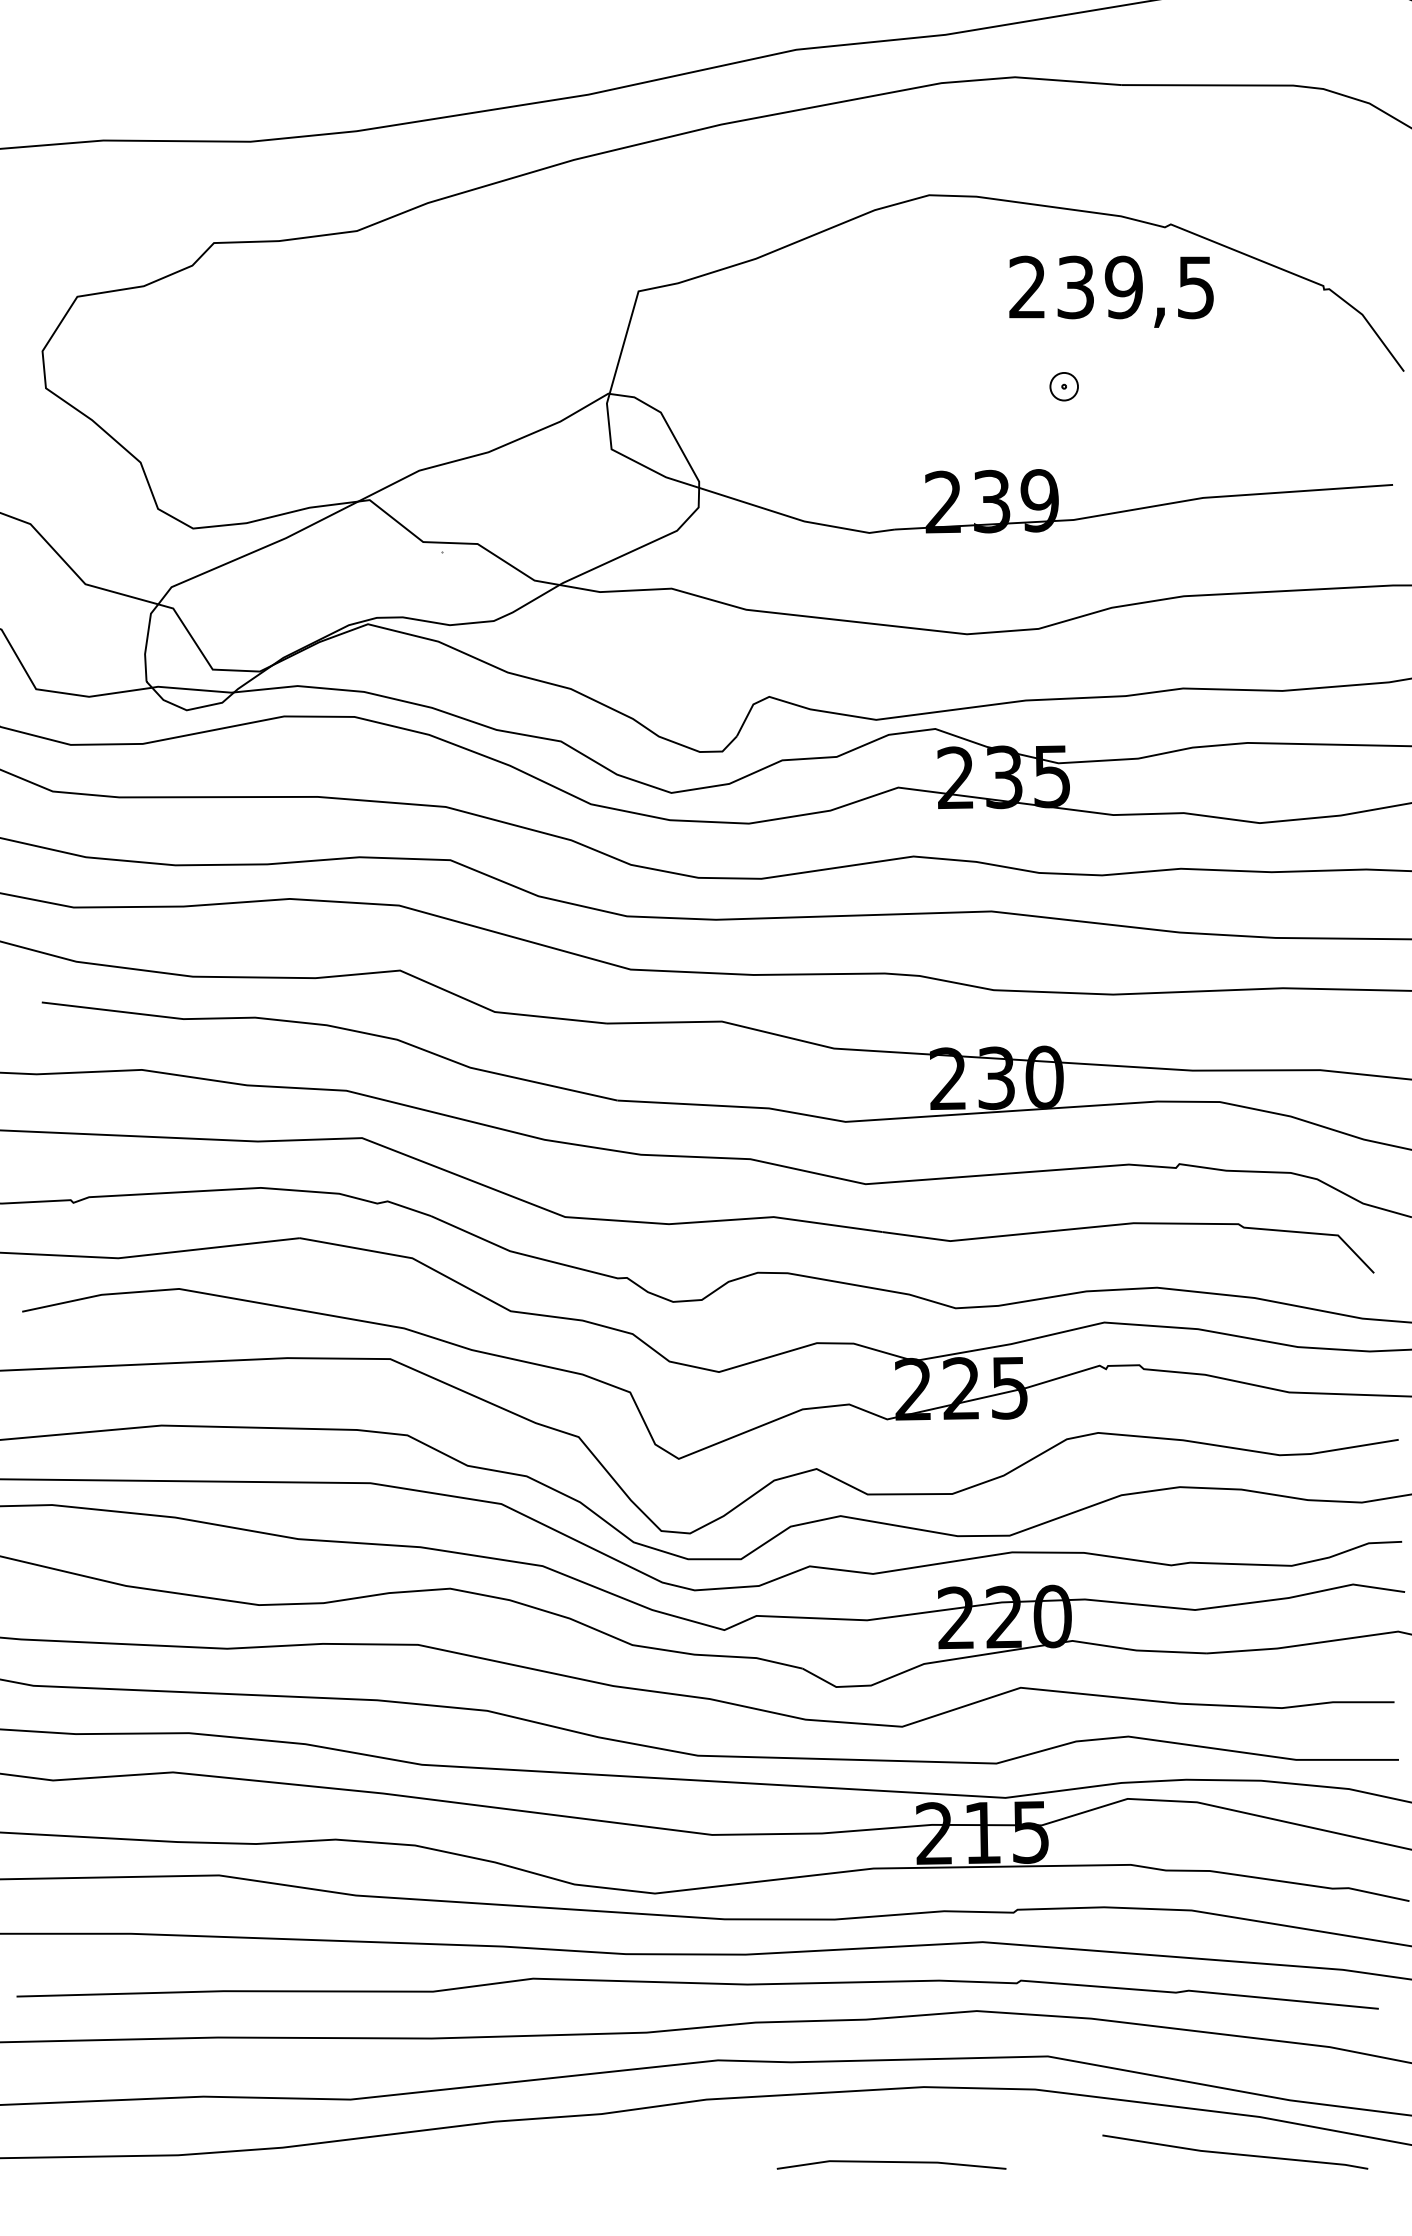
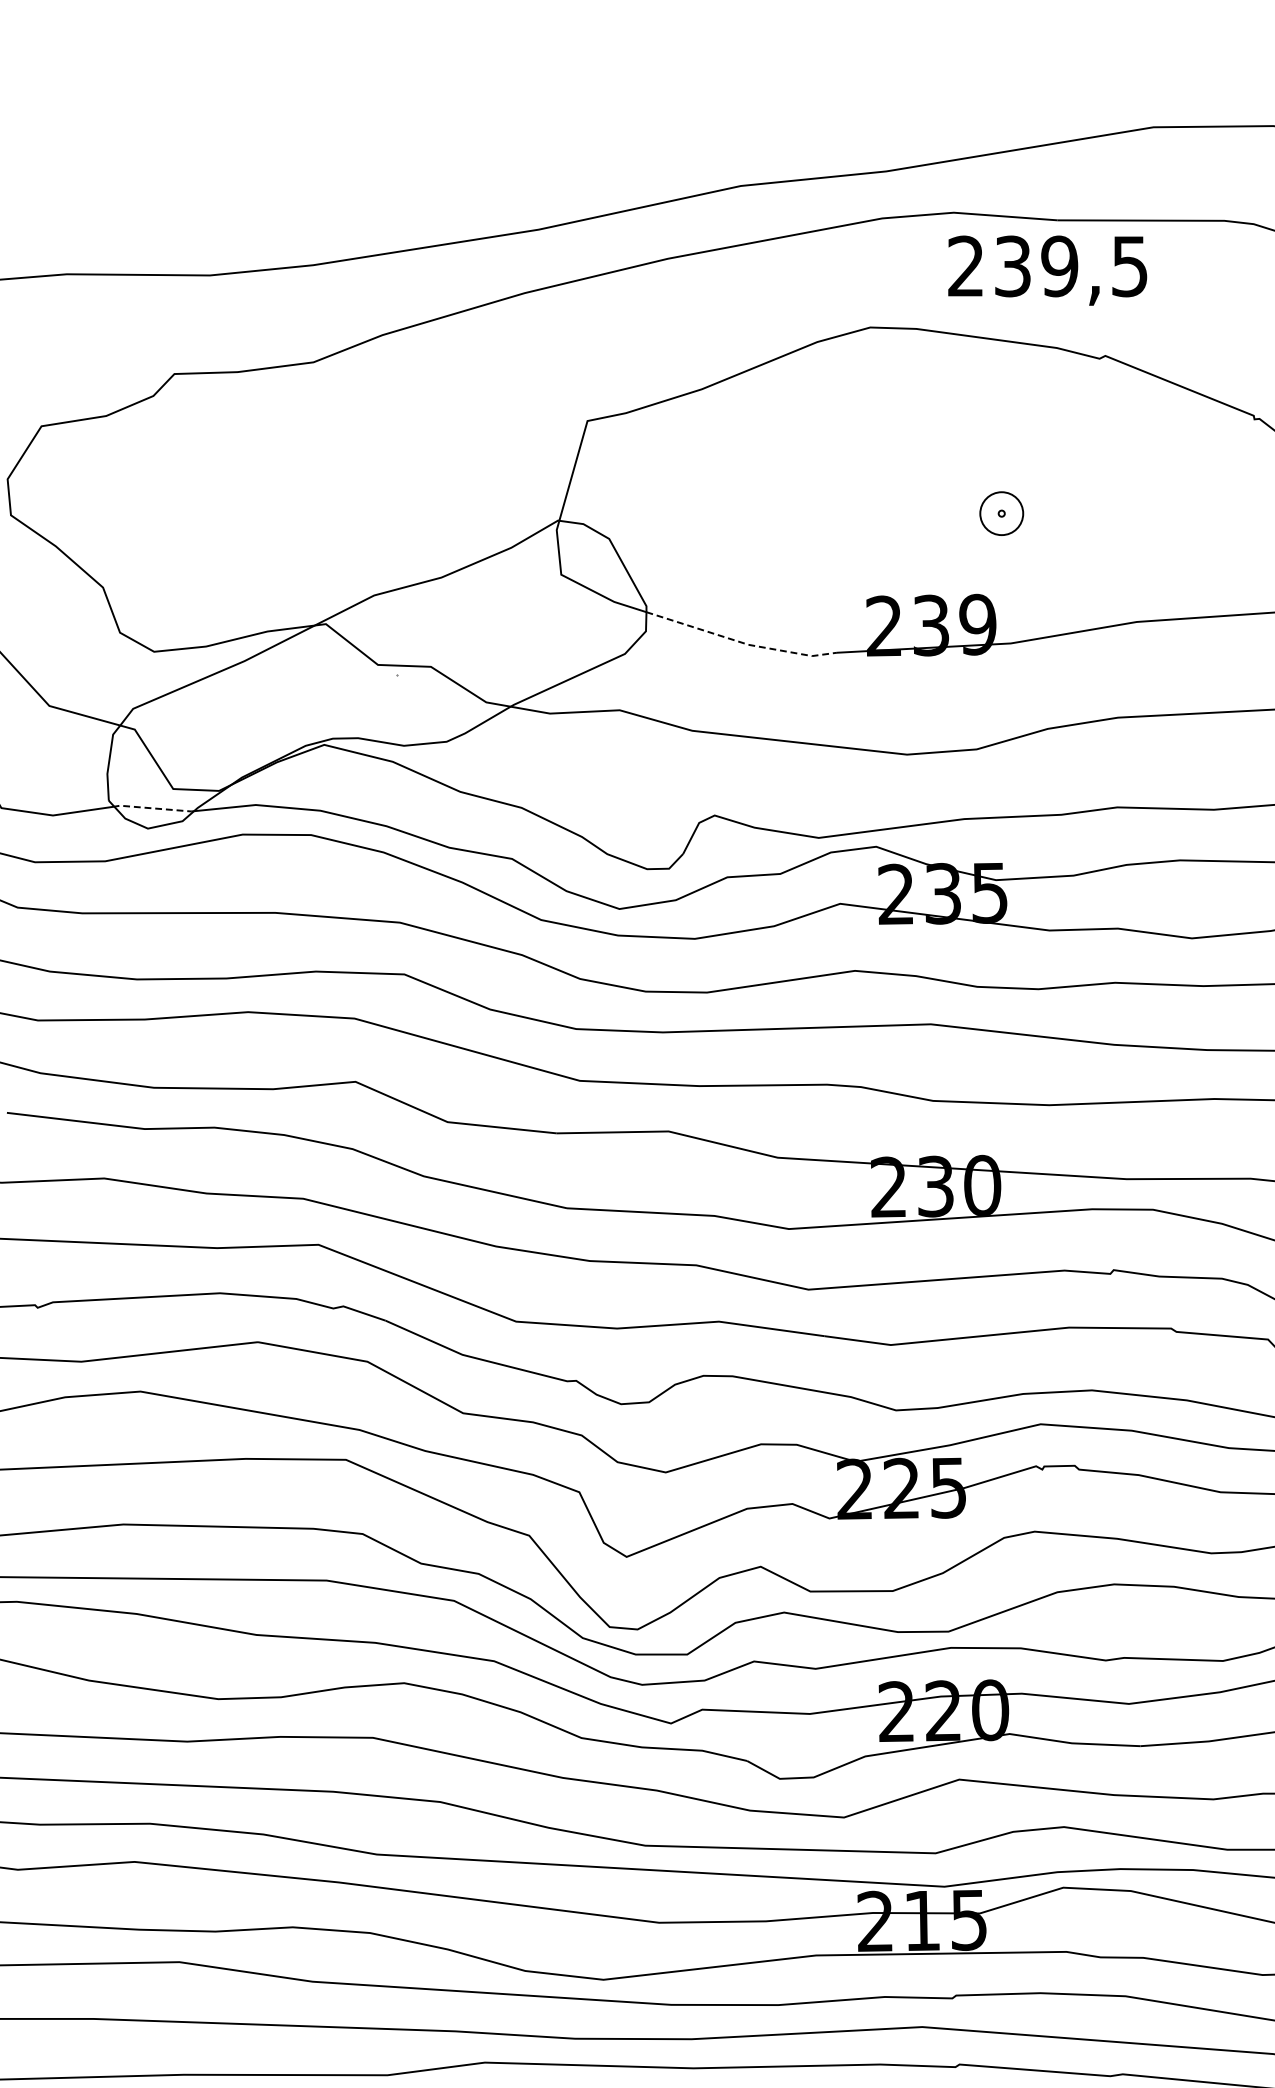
text: (1111, 291) -> (1047, 270), moved
part: (1063, 386) -> (1000, 513), size x1.6
line: (796, 519) -> (741, 642), solid -> dashed
line: (192, 689) -> (153, 808), solid -> dashed

